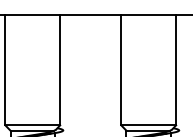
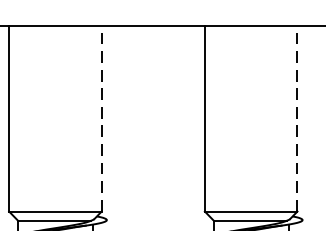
line: (60, 69) -> (102, 117), solid -> dashed
line: (176, 69) -> (298, 117), solid -> dashed

